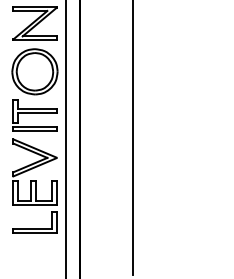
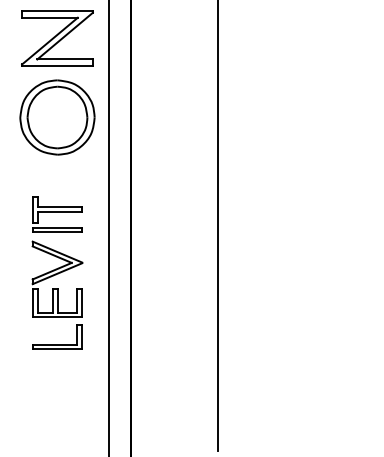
part: (34, 166) -> (56, 272), size x0.7

